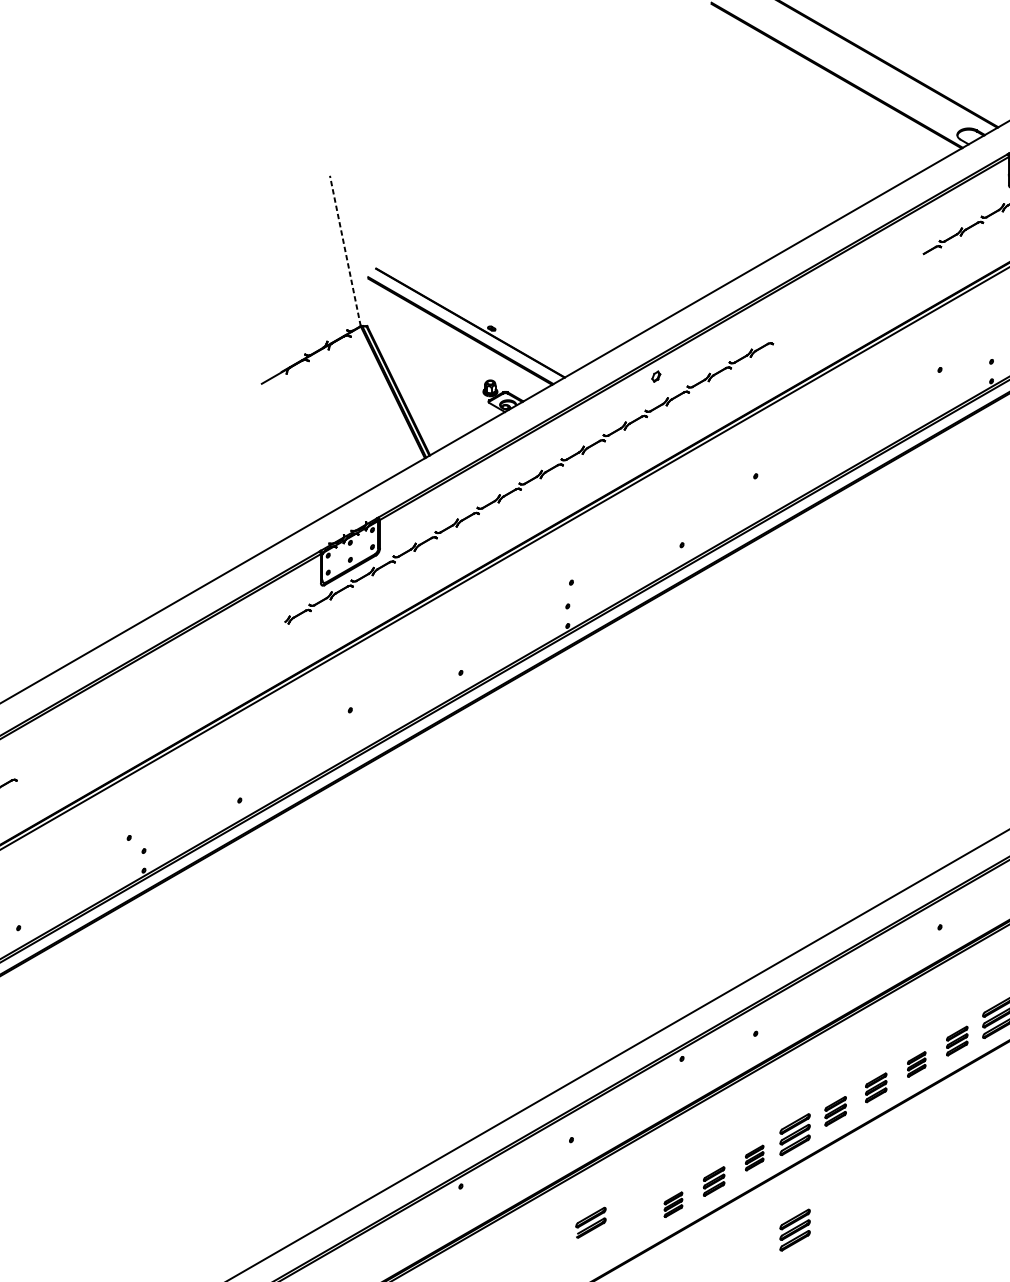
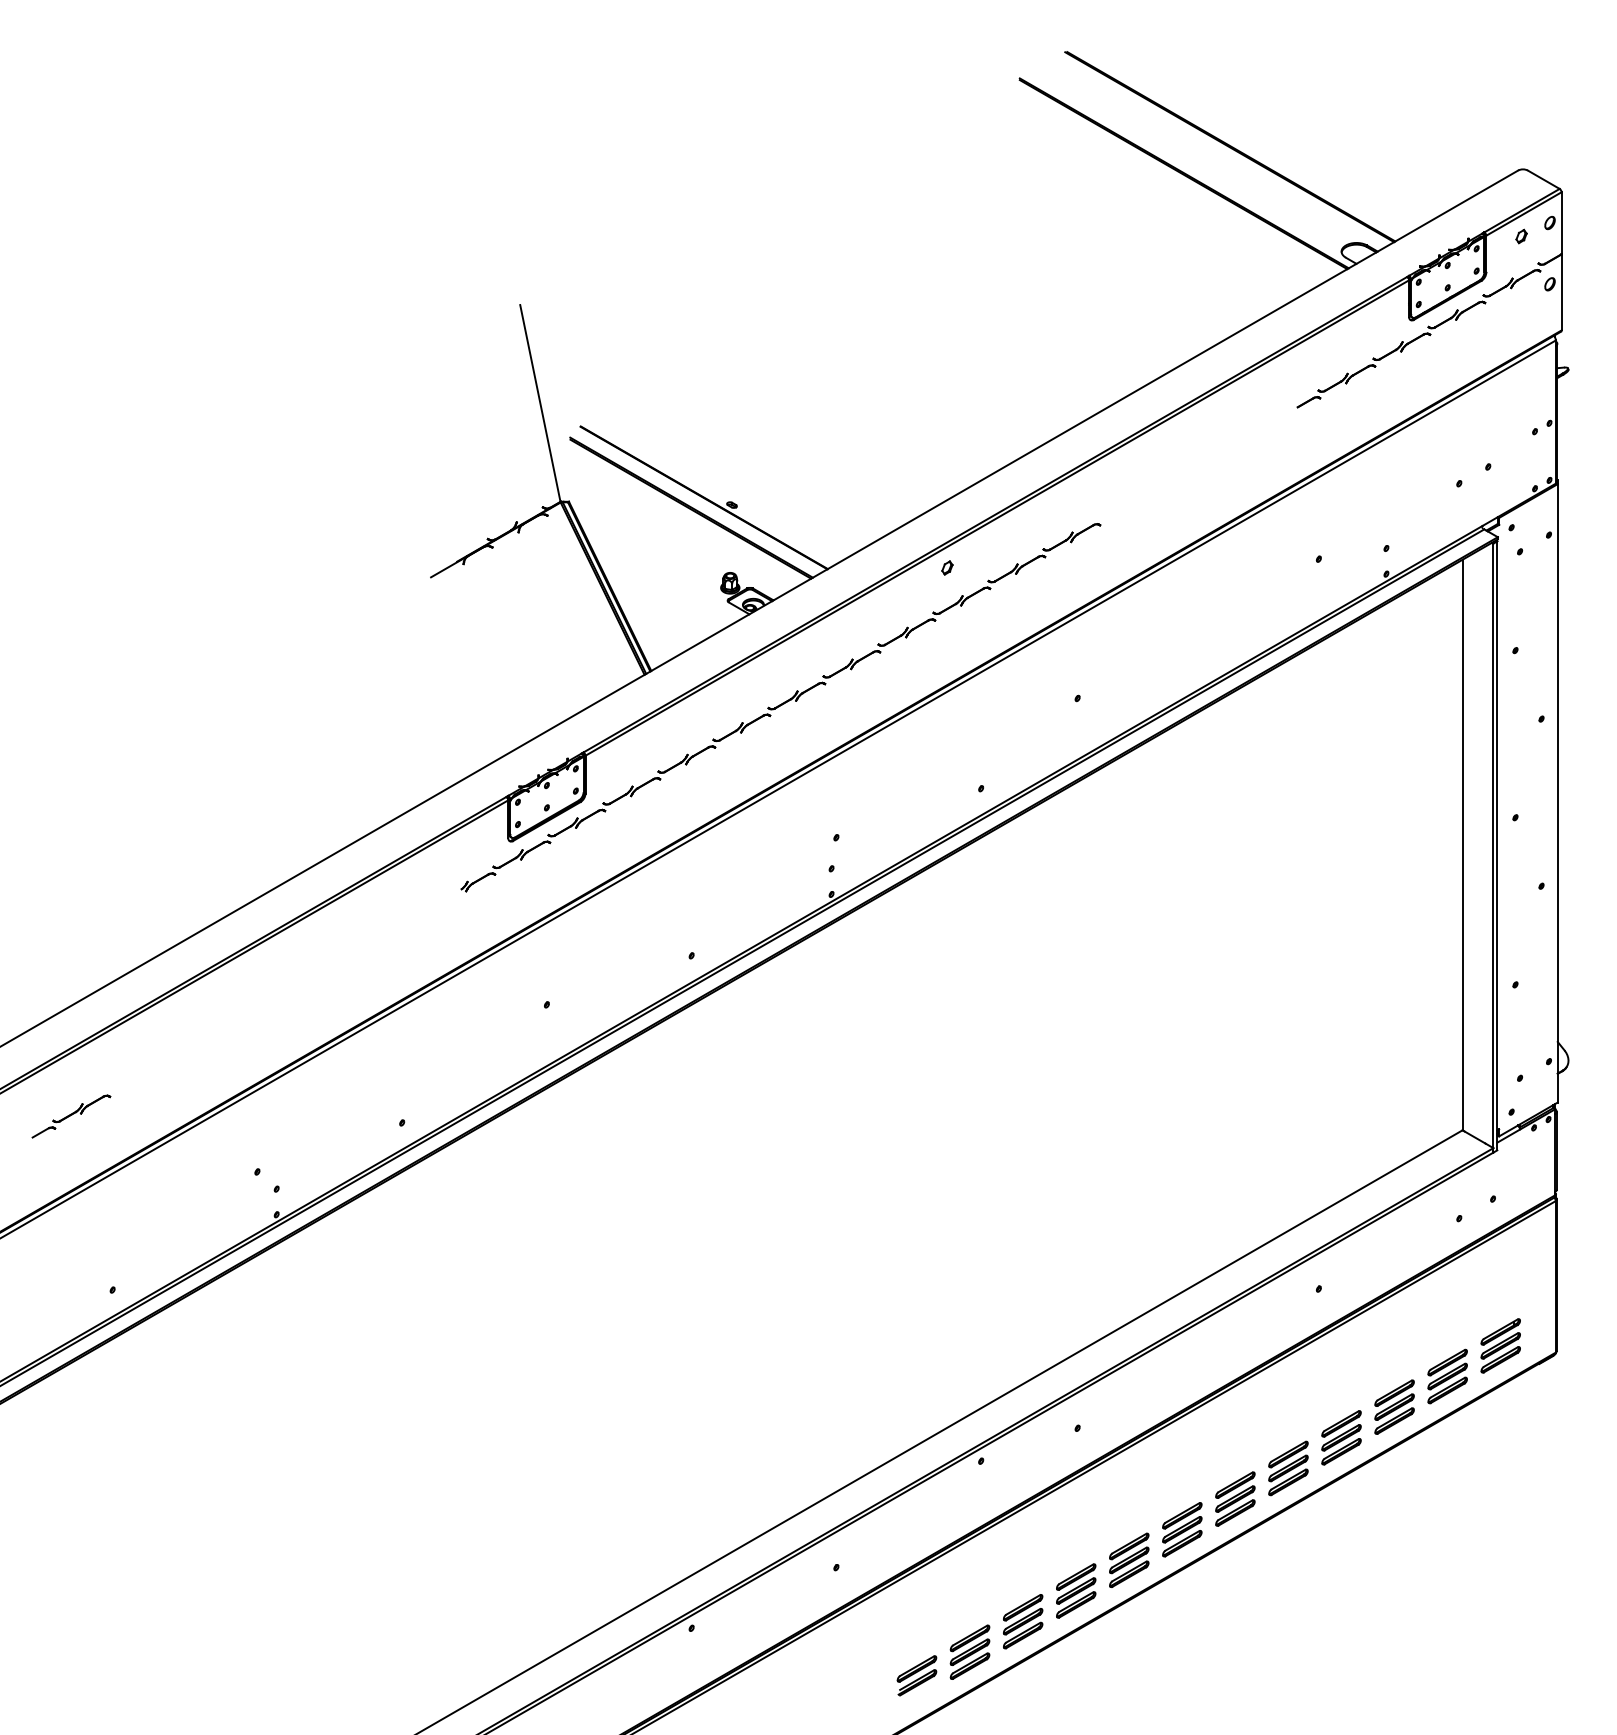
line: (345, 250) -> (540, 402), dashed -> solid
part: (957, 1040) -> (1341, 1437), size x1.43
part: (916, 1064) -> (1288, 1468), size x1.67
part: (876, 1087) -> (1235, 1498), size x1.43
part: (835, 1111) -> (1182, 1529), size x1.43
part: (754, 1157) -> (1076, 1590), size x1.67
part: (714, 1181) -> (1023, 1621), size x1.43
part: (673, 1204) -> (969, 1651), size x1.67
part: (590, 1222) -> (916, 1675), moved
part: (795, 1229) -> (1129, 1684), removed

